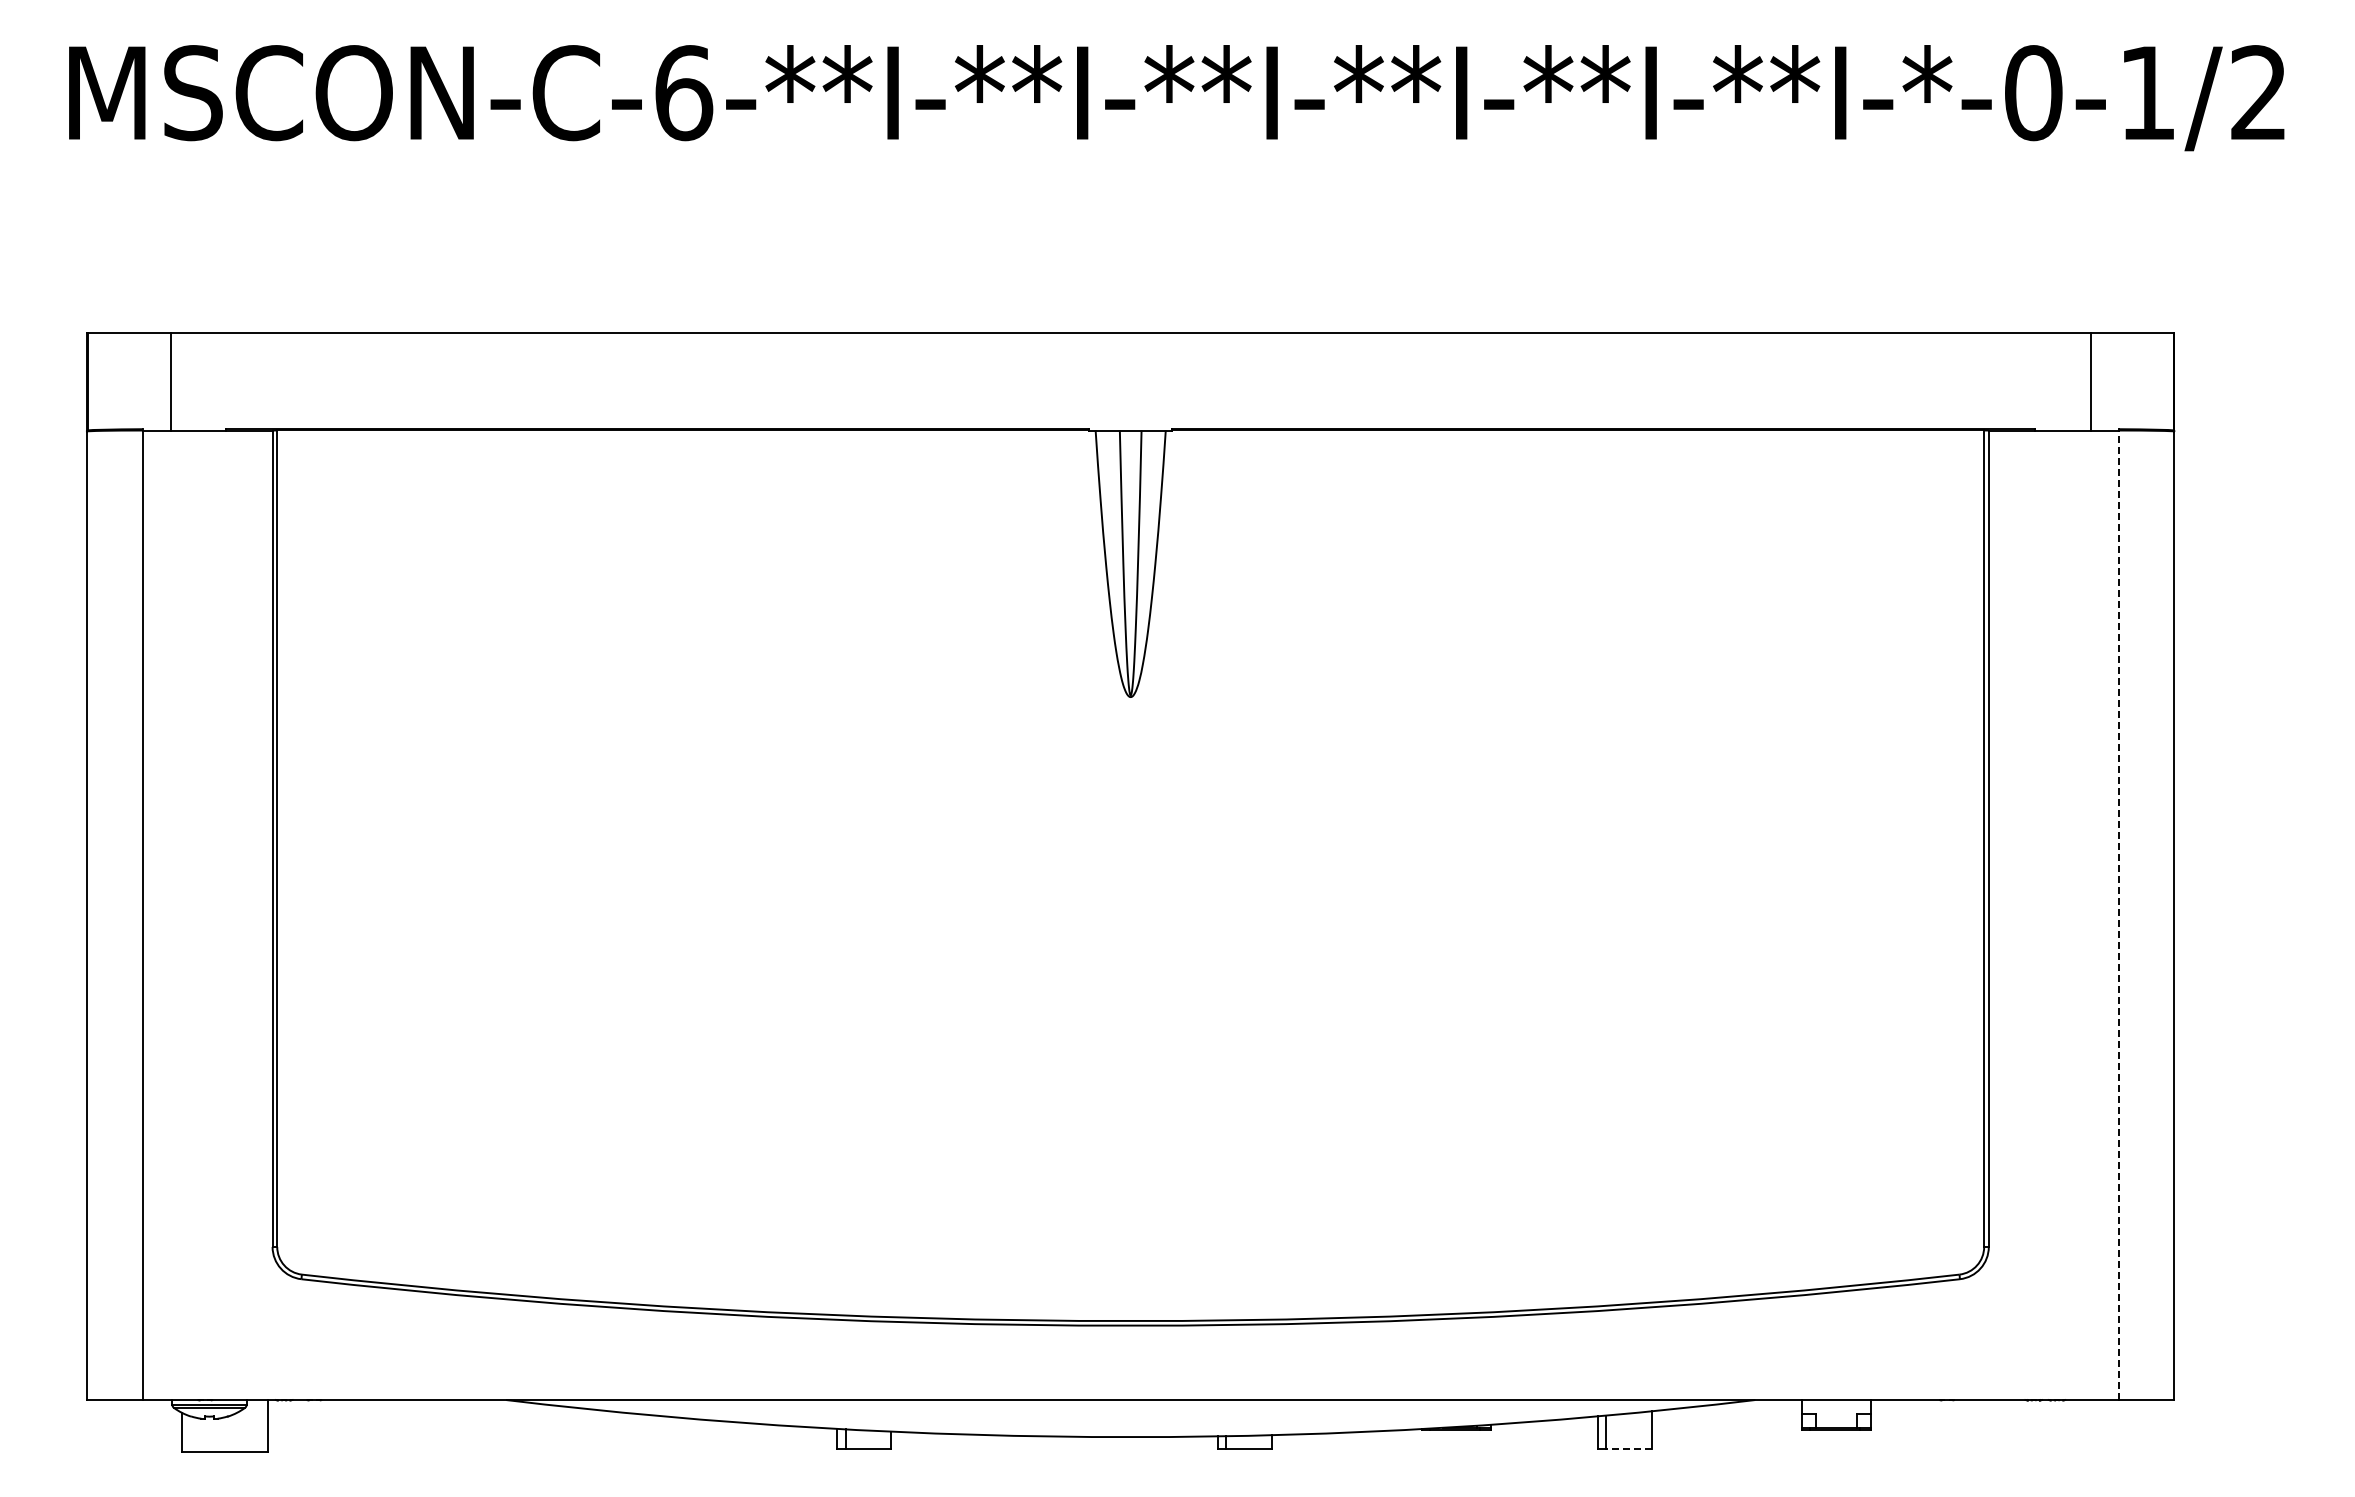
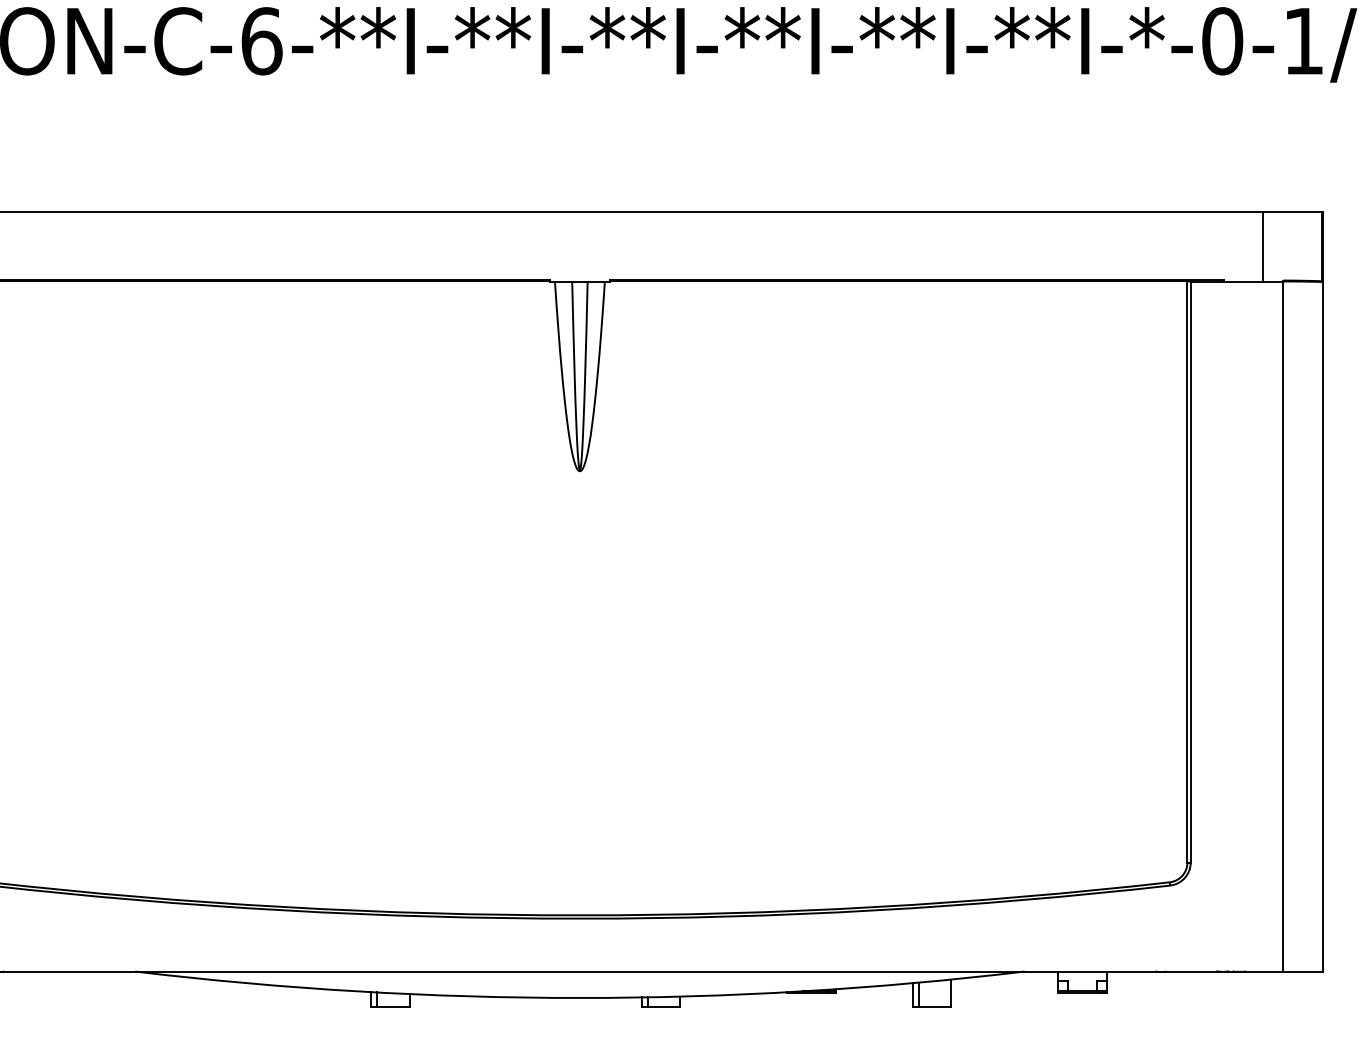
line: (2118, 915) -> (1283, 626), dashed -> solid
line: (1629, 1449) -> (934, 1006), dashed -> solid

